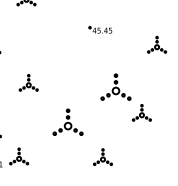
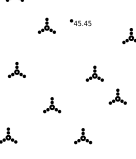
part: (62, 33) -> (47, 25), added
part: (116, 86) -> (95, 73), size x0.62
part: (68, 122) -> (52, 105), size x0.62

